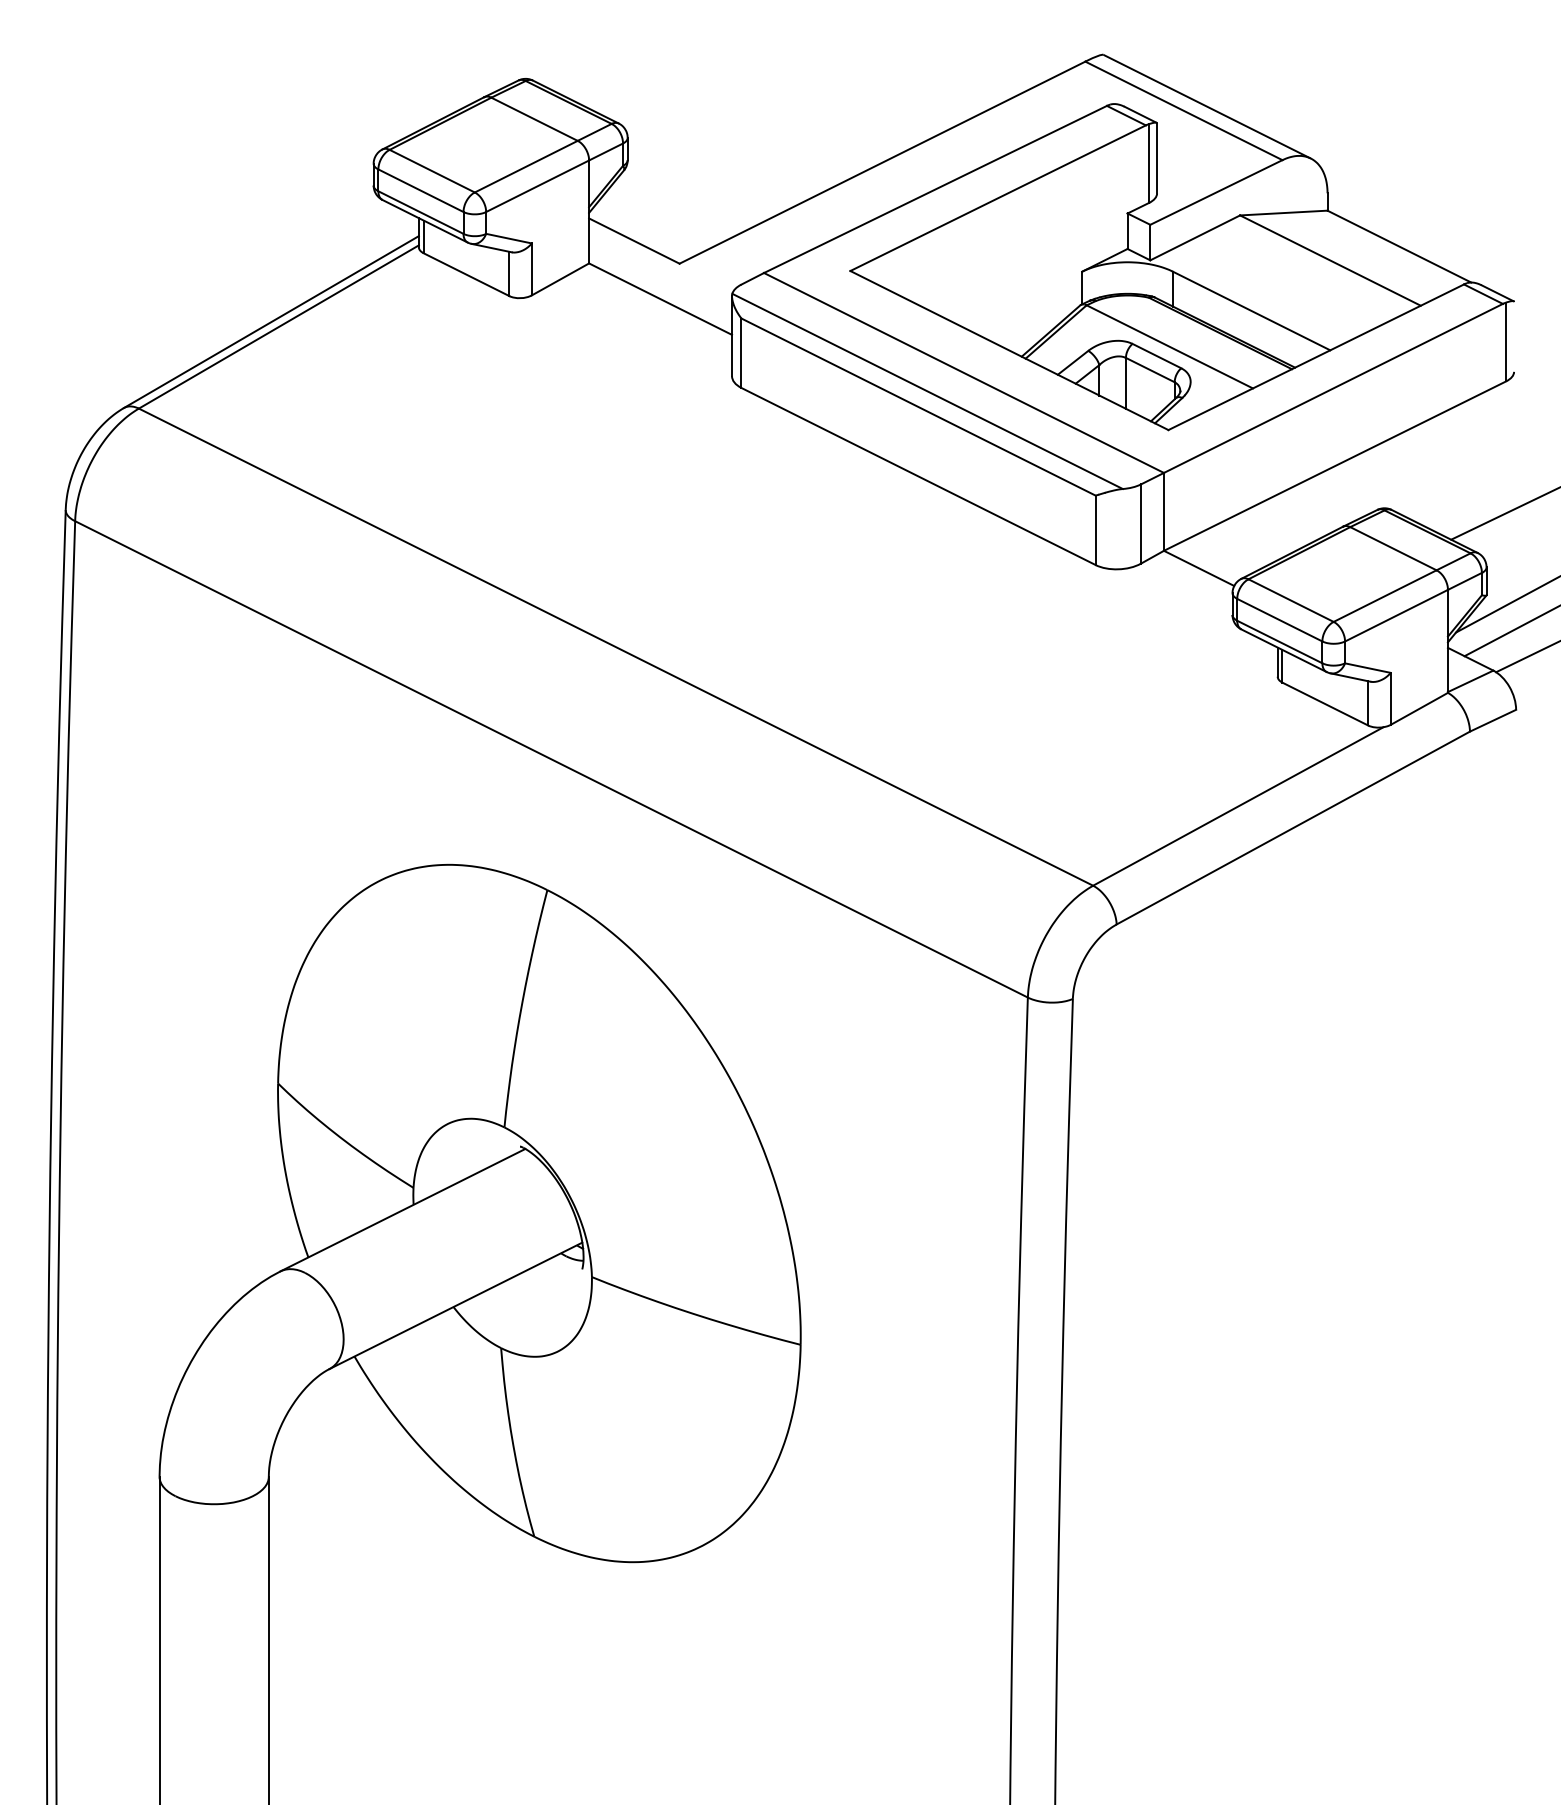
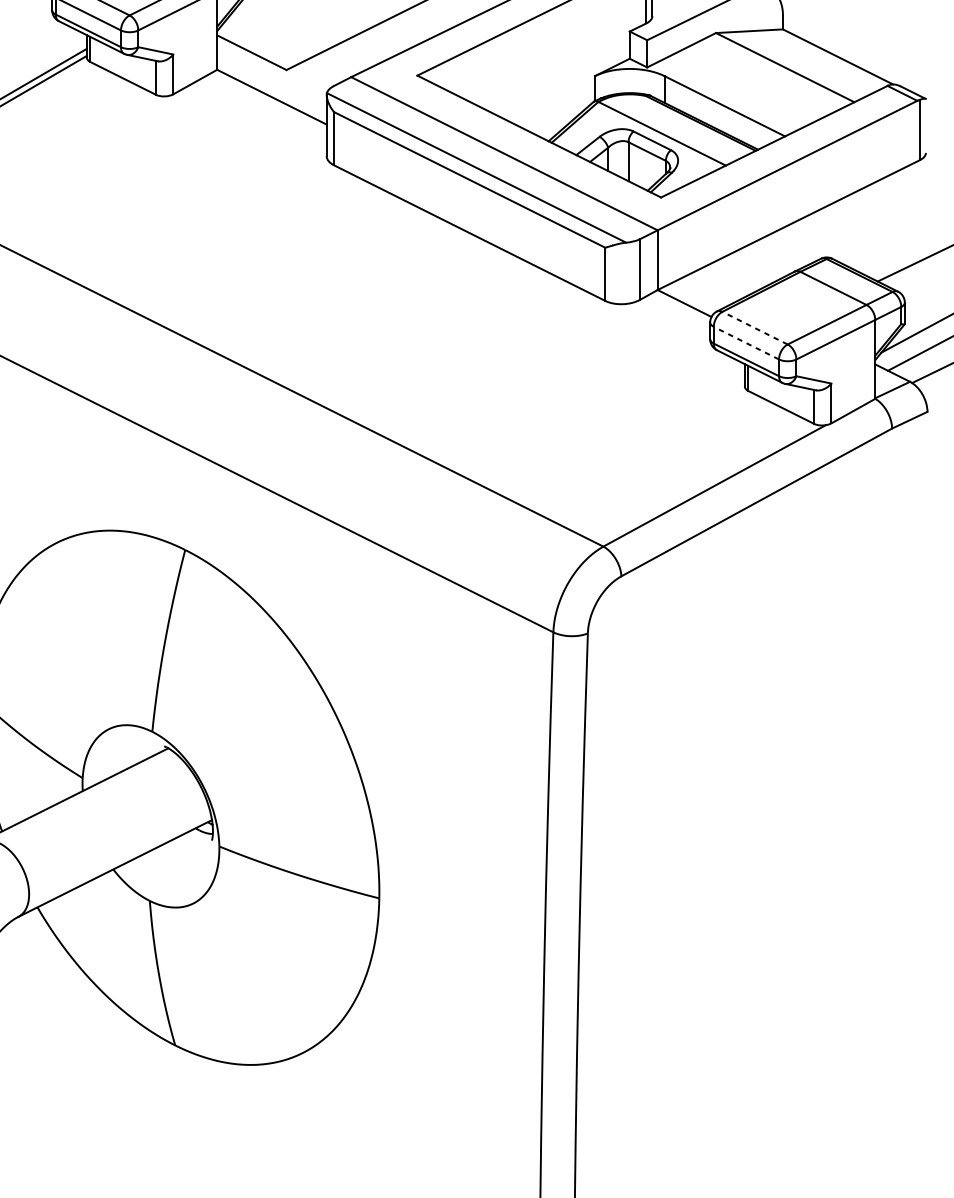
line: (1291, 600) -> (755, 328), solid -> dashed
line: (1279, 620) -> (746, 343), solid -> dashed

